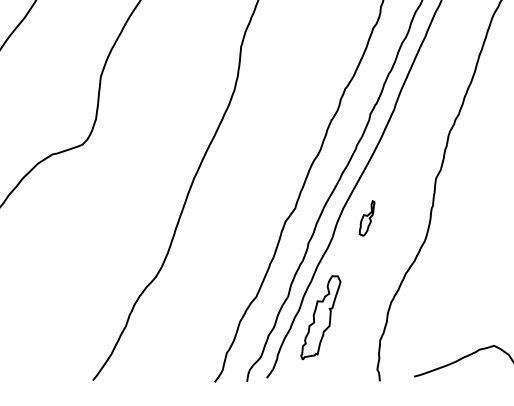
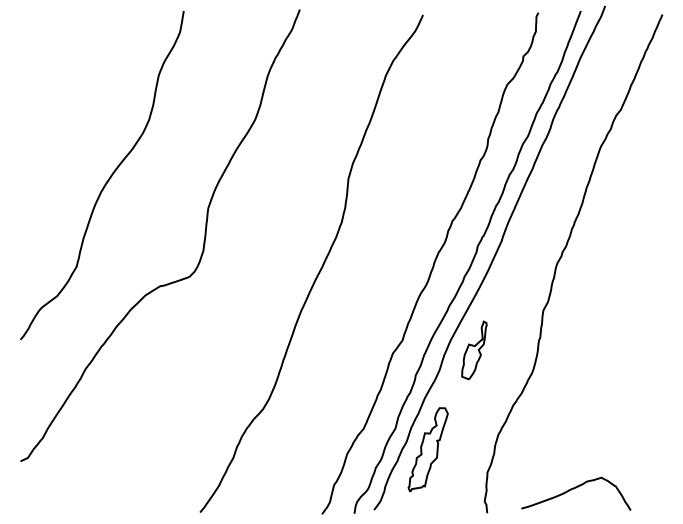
part: (367, 218) -> (474, 350), size x1.67

